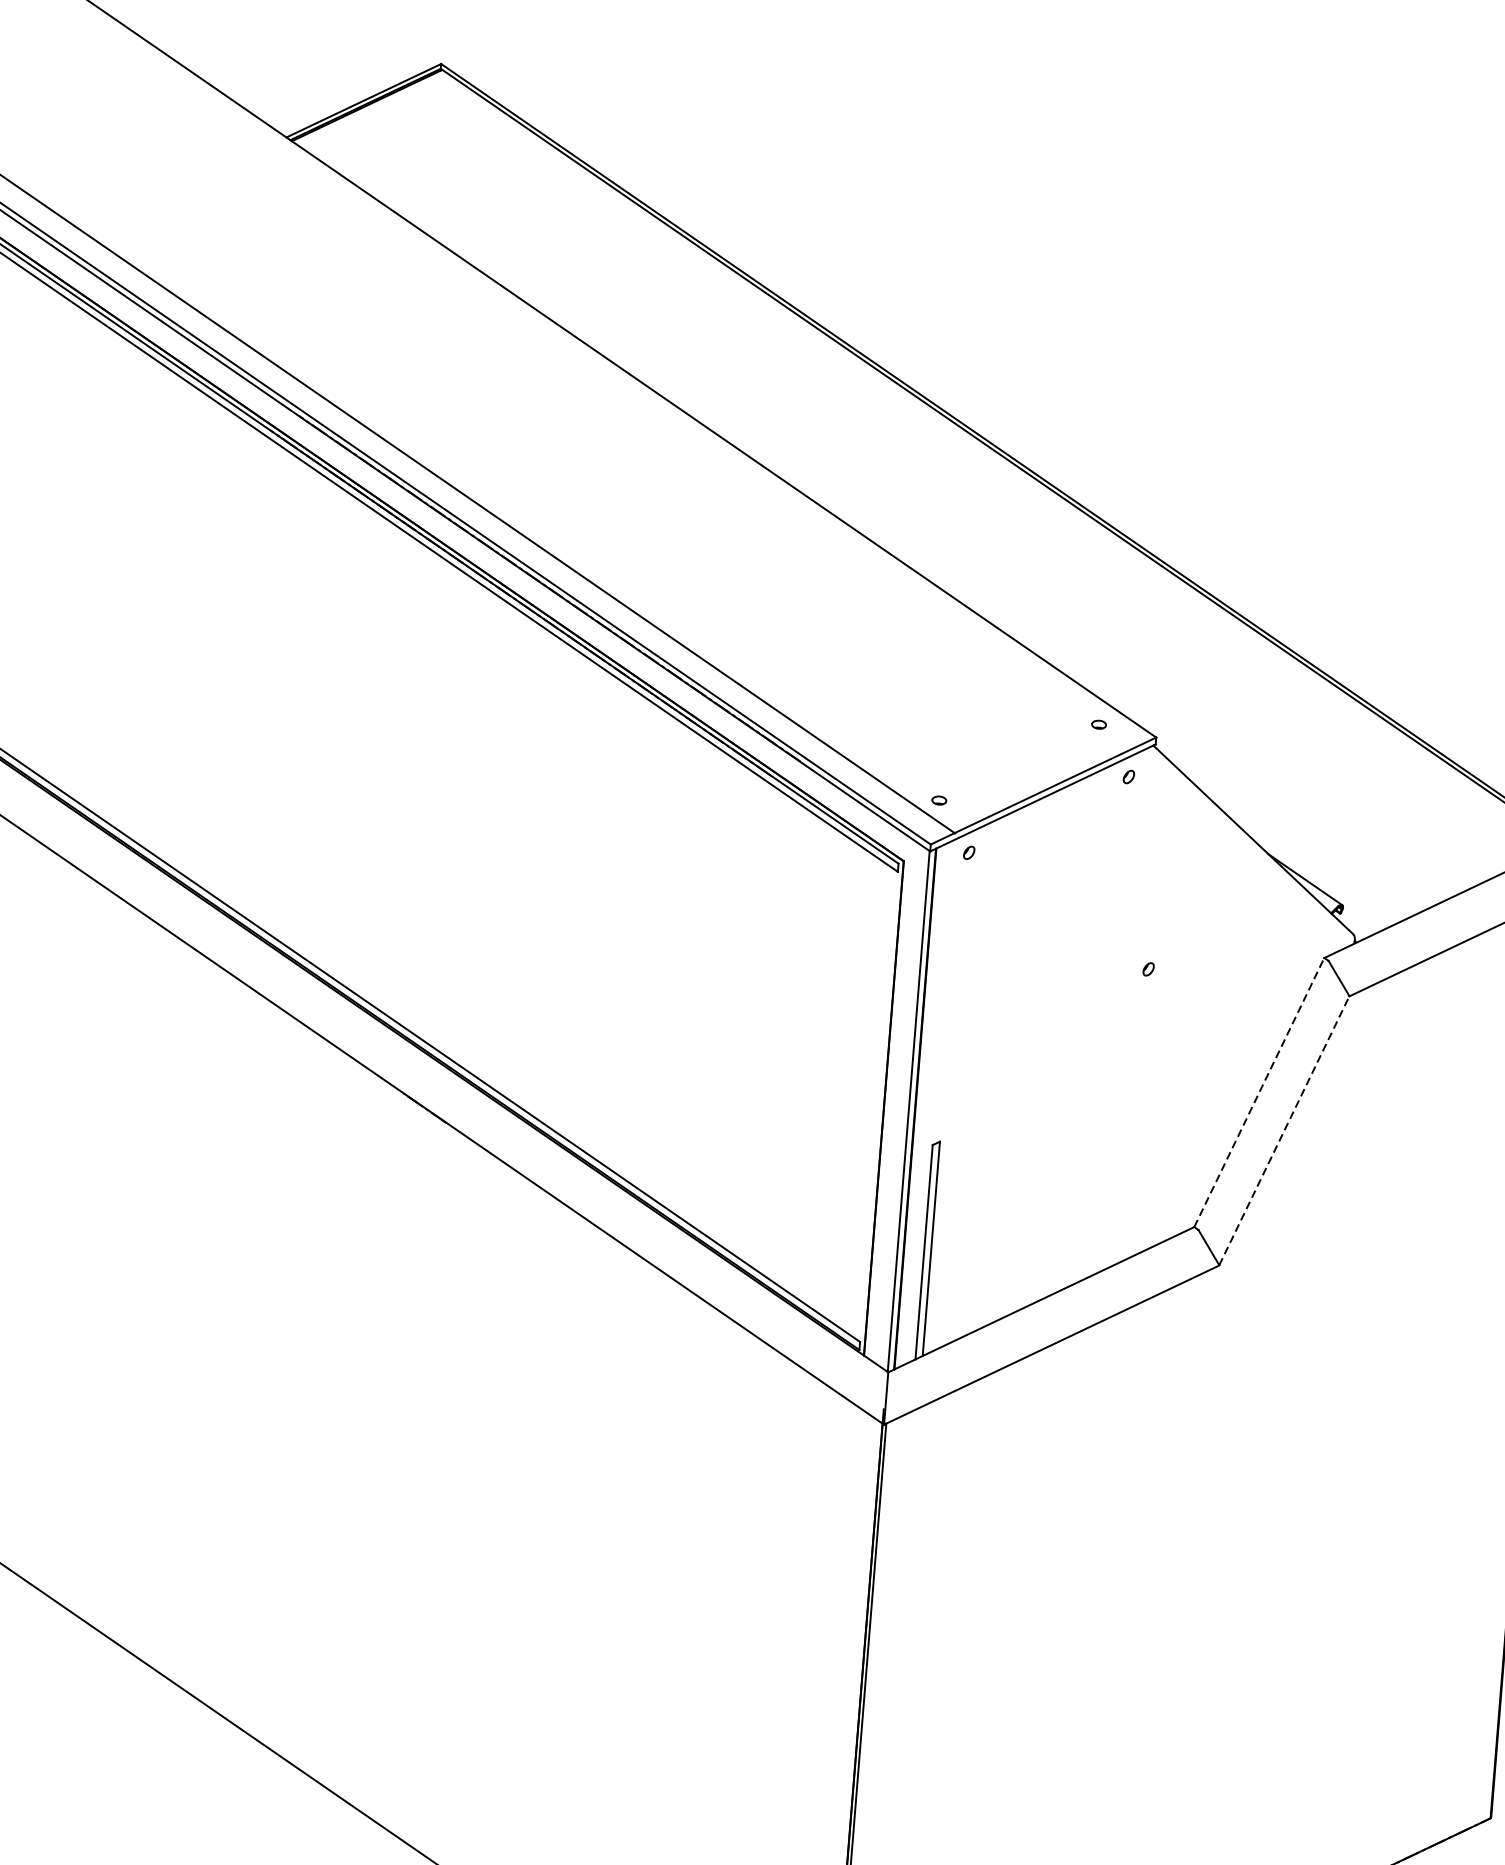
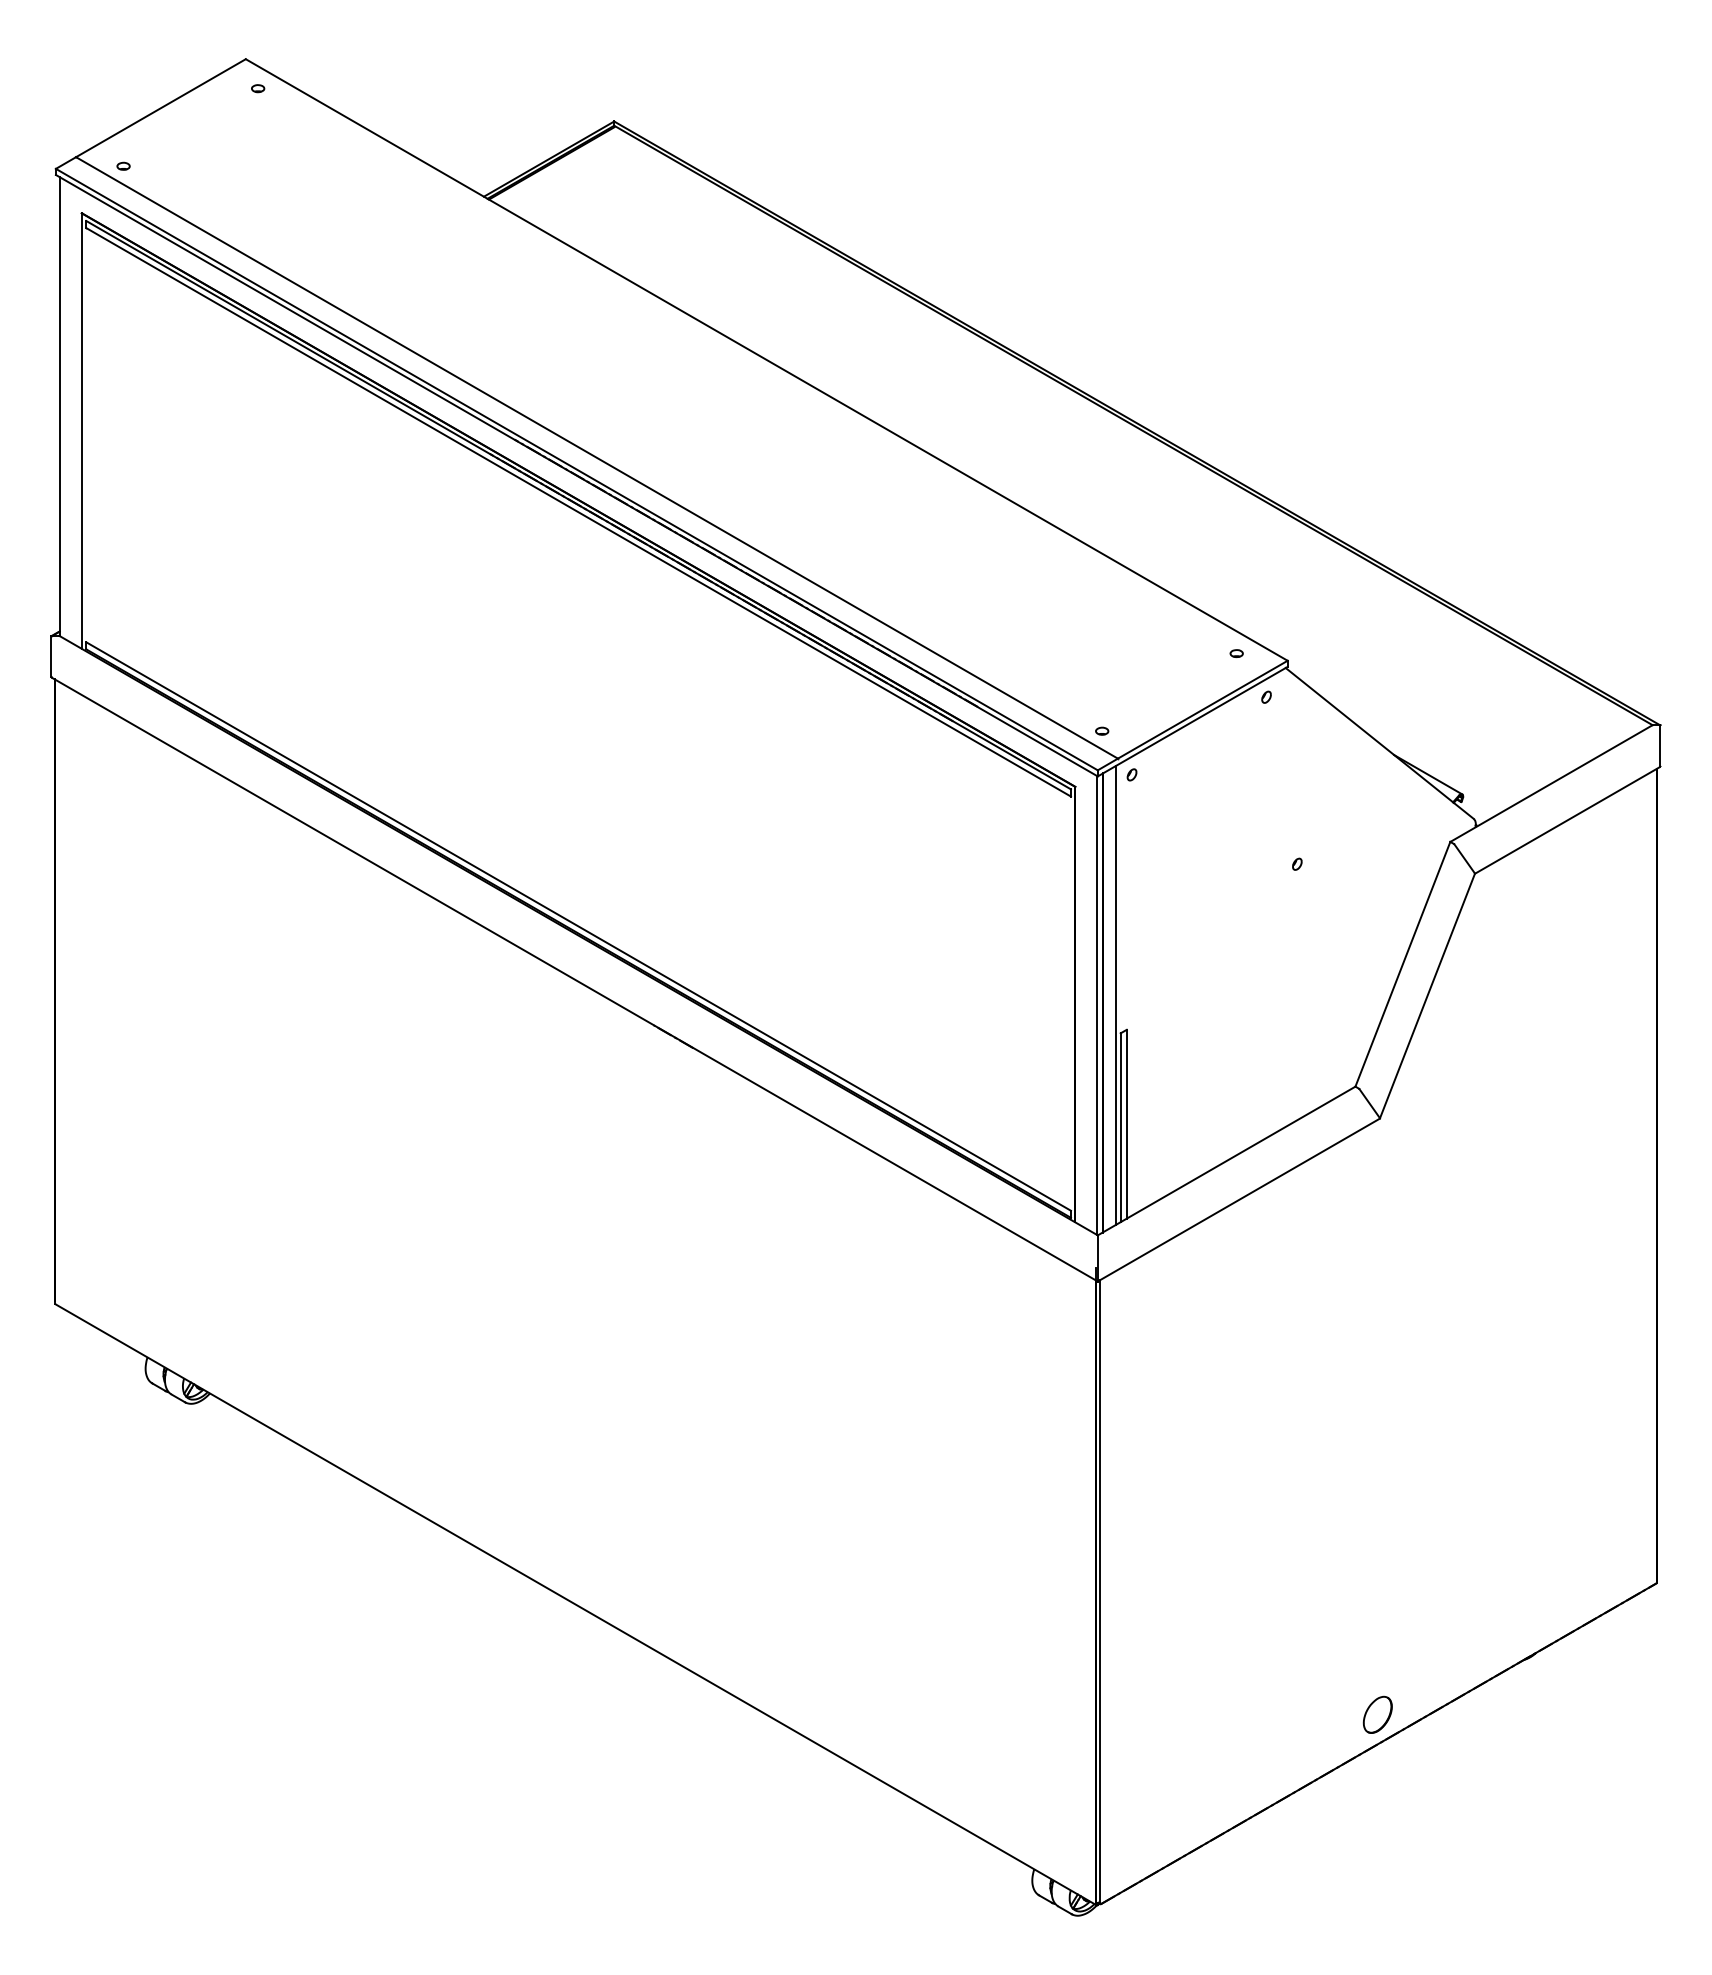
line: (1260, 1091) -> (1403, 963), dashed -> solid
line: (931, 1100) -> (1116, 994), added
line: (1284, 1130) -> (1427, 995), dashed -> solid

